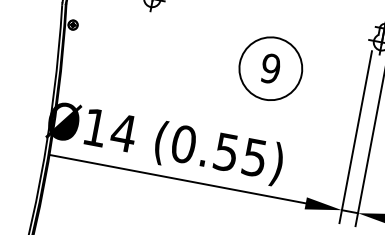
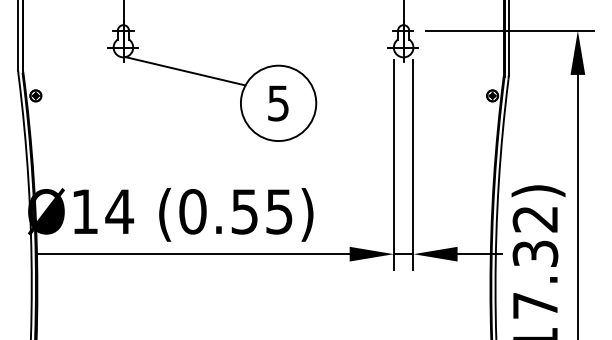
line: (199, 28) -> (185, 71), added
text: (270, 68) -> (278, 103), 9 -> 5

